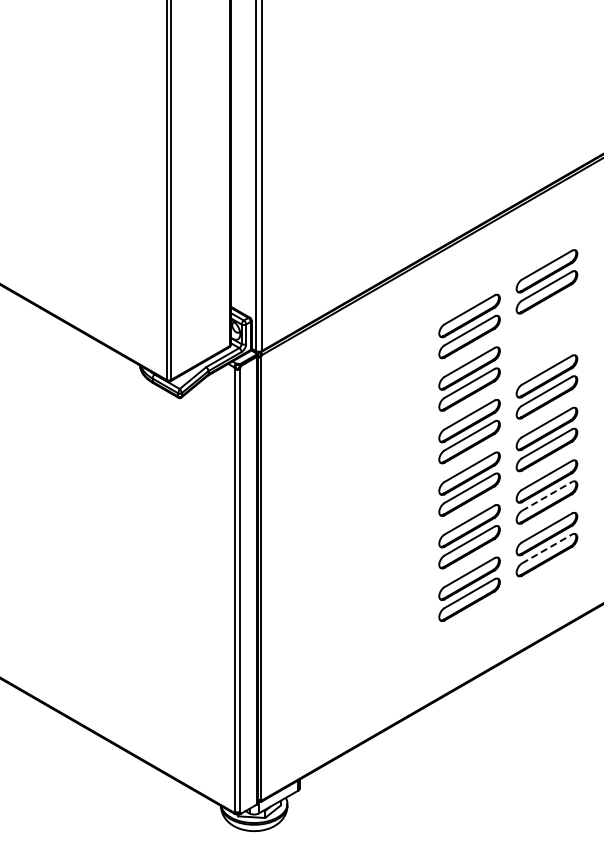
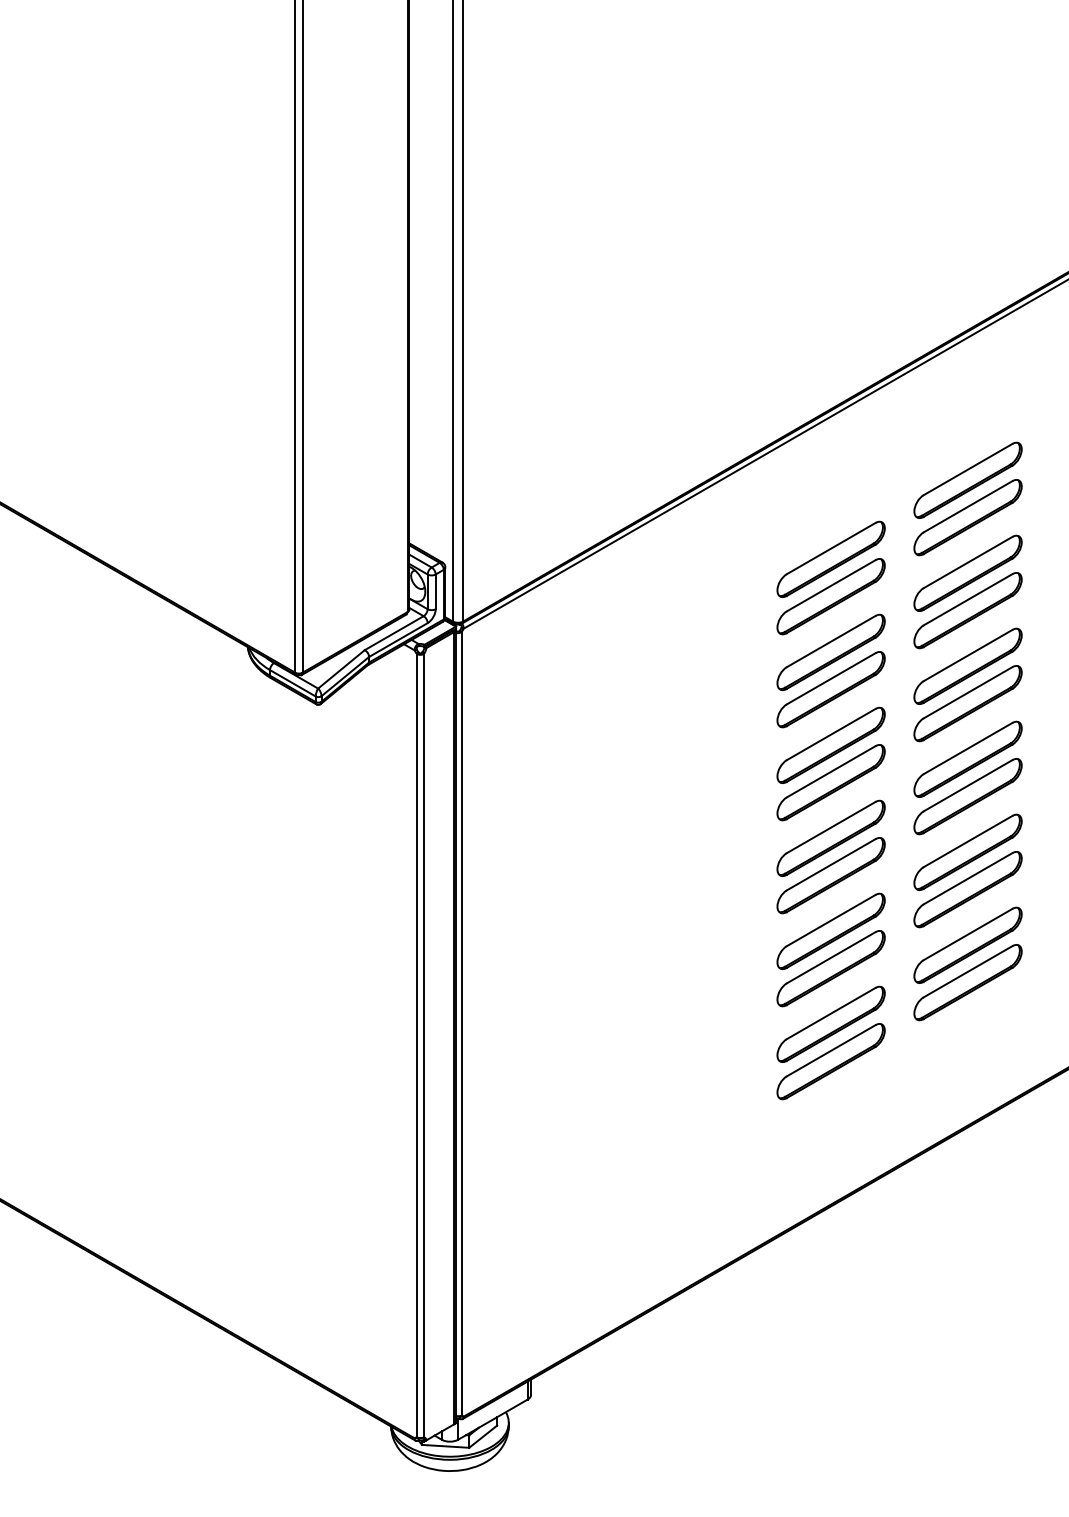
part: (546, 334) -> (967, 592), added
line: (546, 496) -> (967, 878), dashed -> solid
line: (546, 549) -> (967, 972), dashed -> solid

